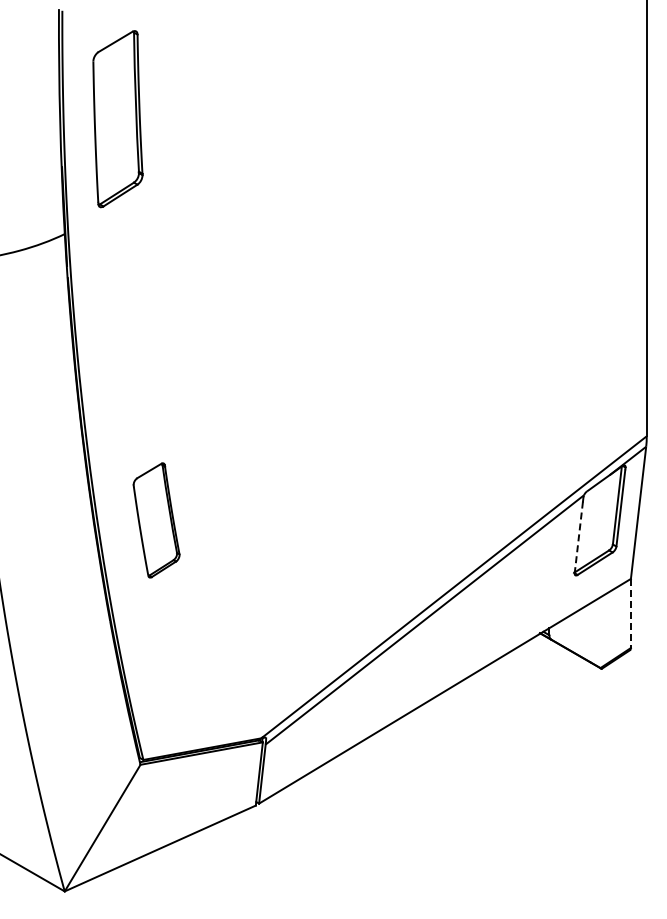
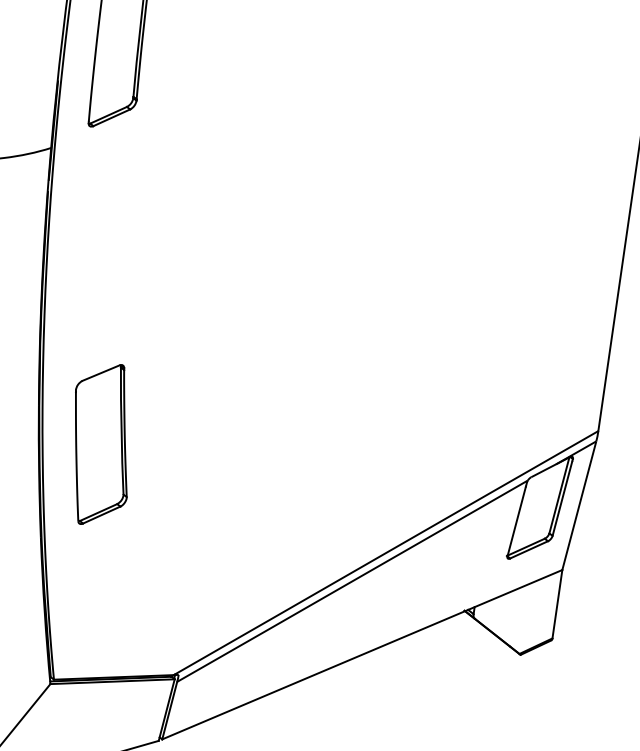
part: (156, 520) -> (101, 444), size x1.43
line: (578, 537) -> (516, 521), dashed -> solid
line: (630, 613) -> (556, 604), dashed -> solid

